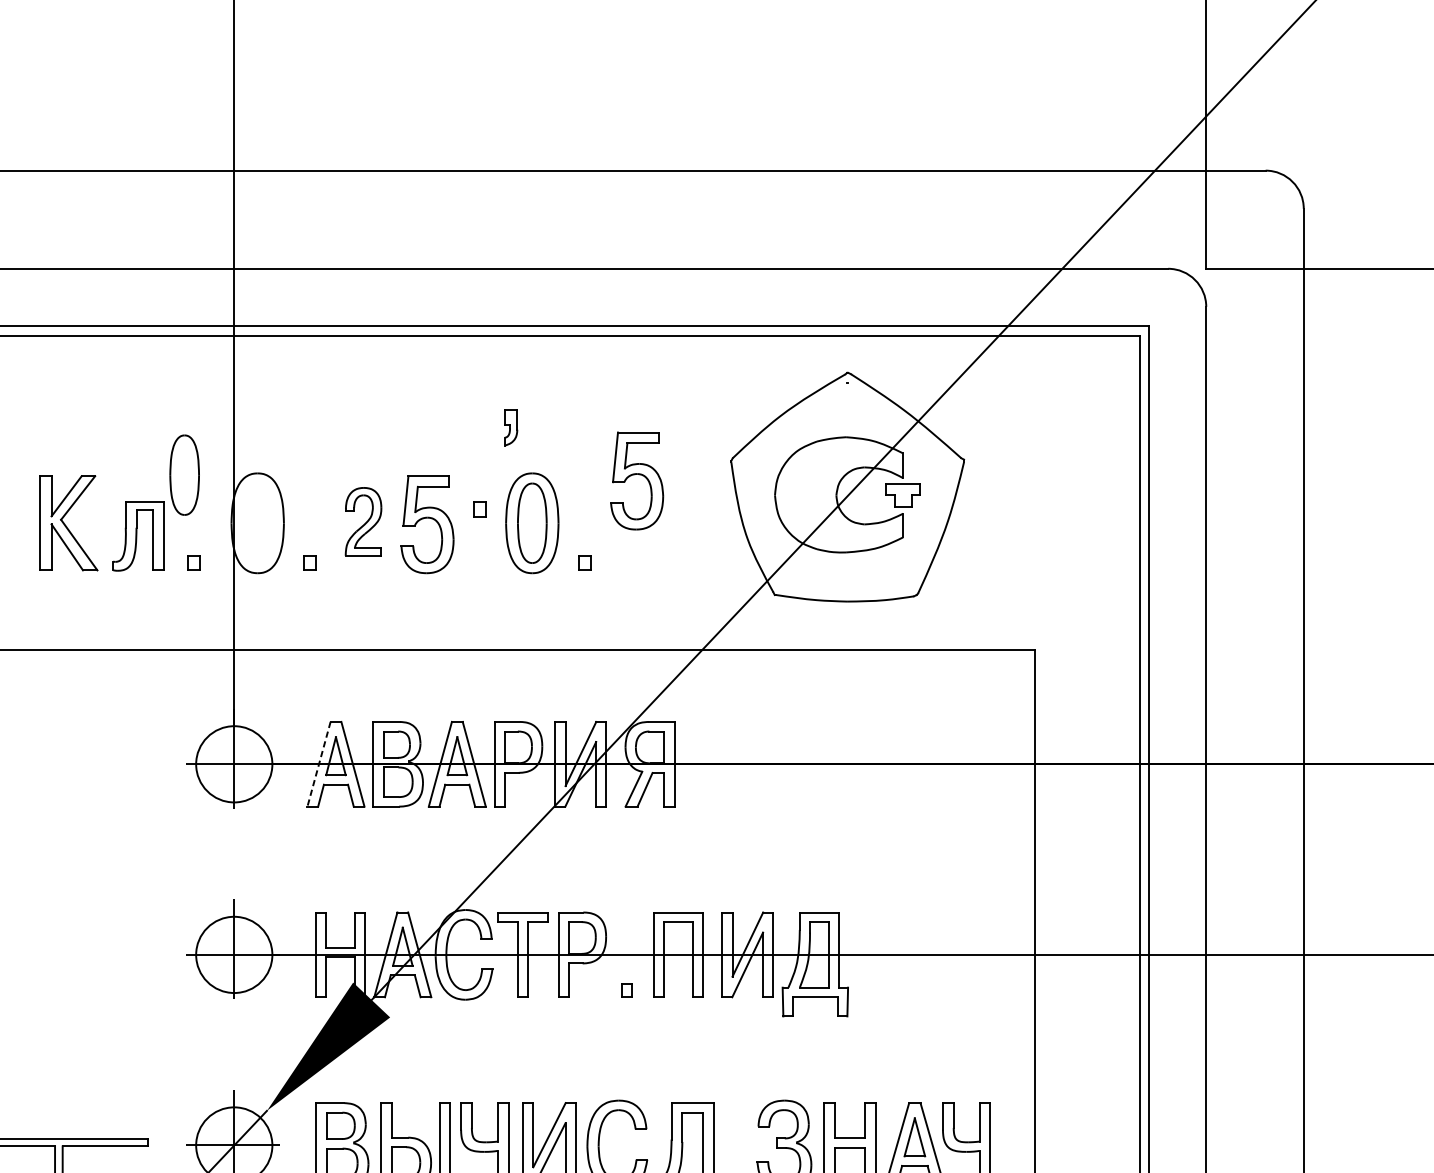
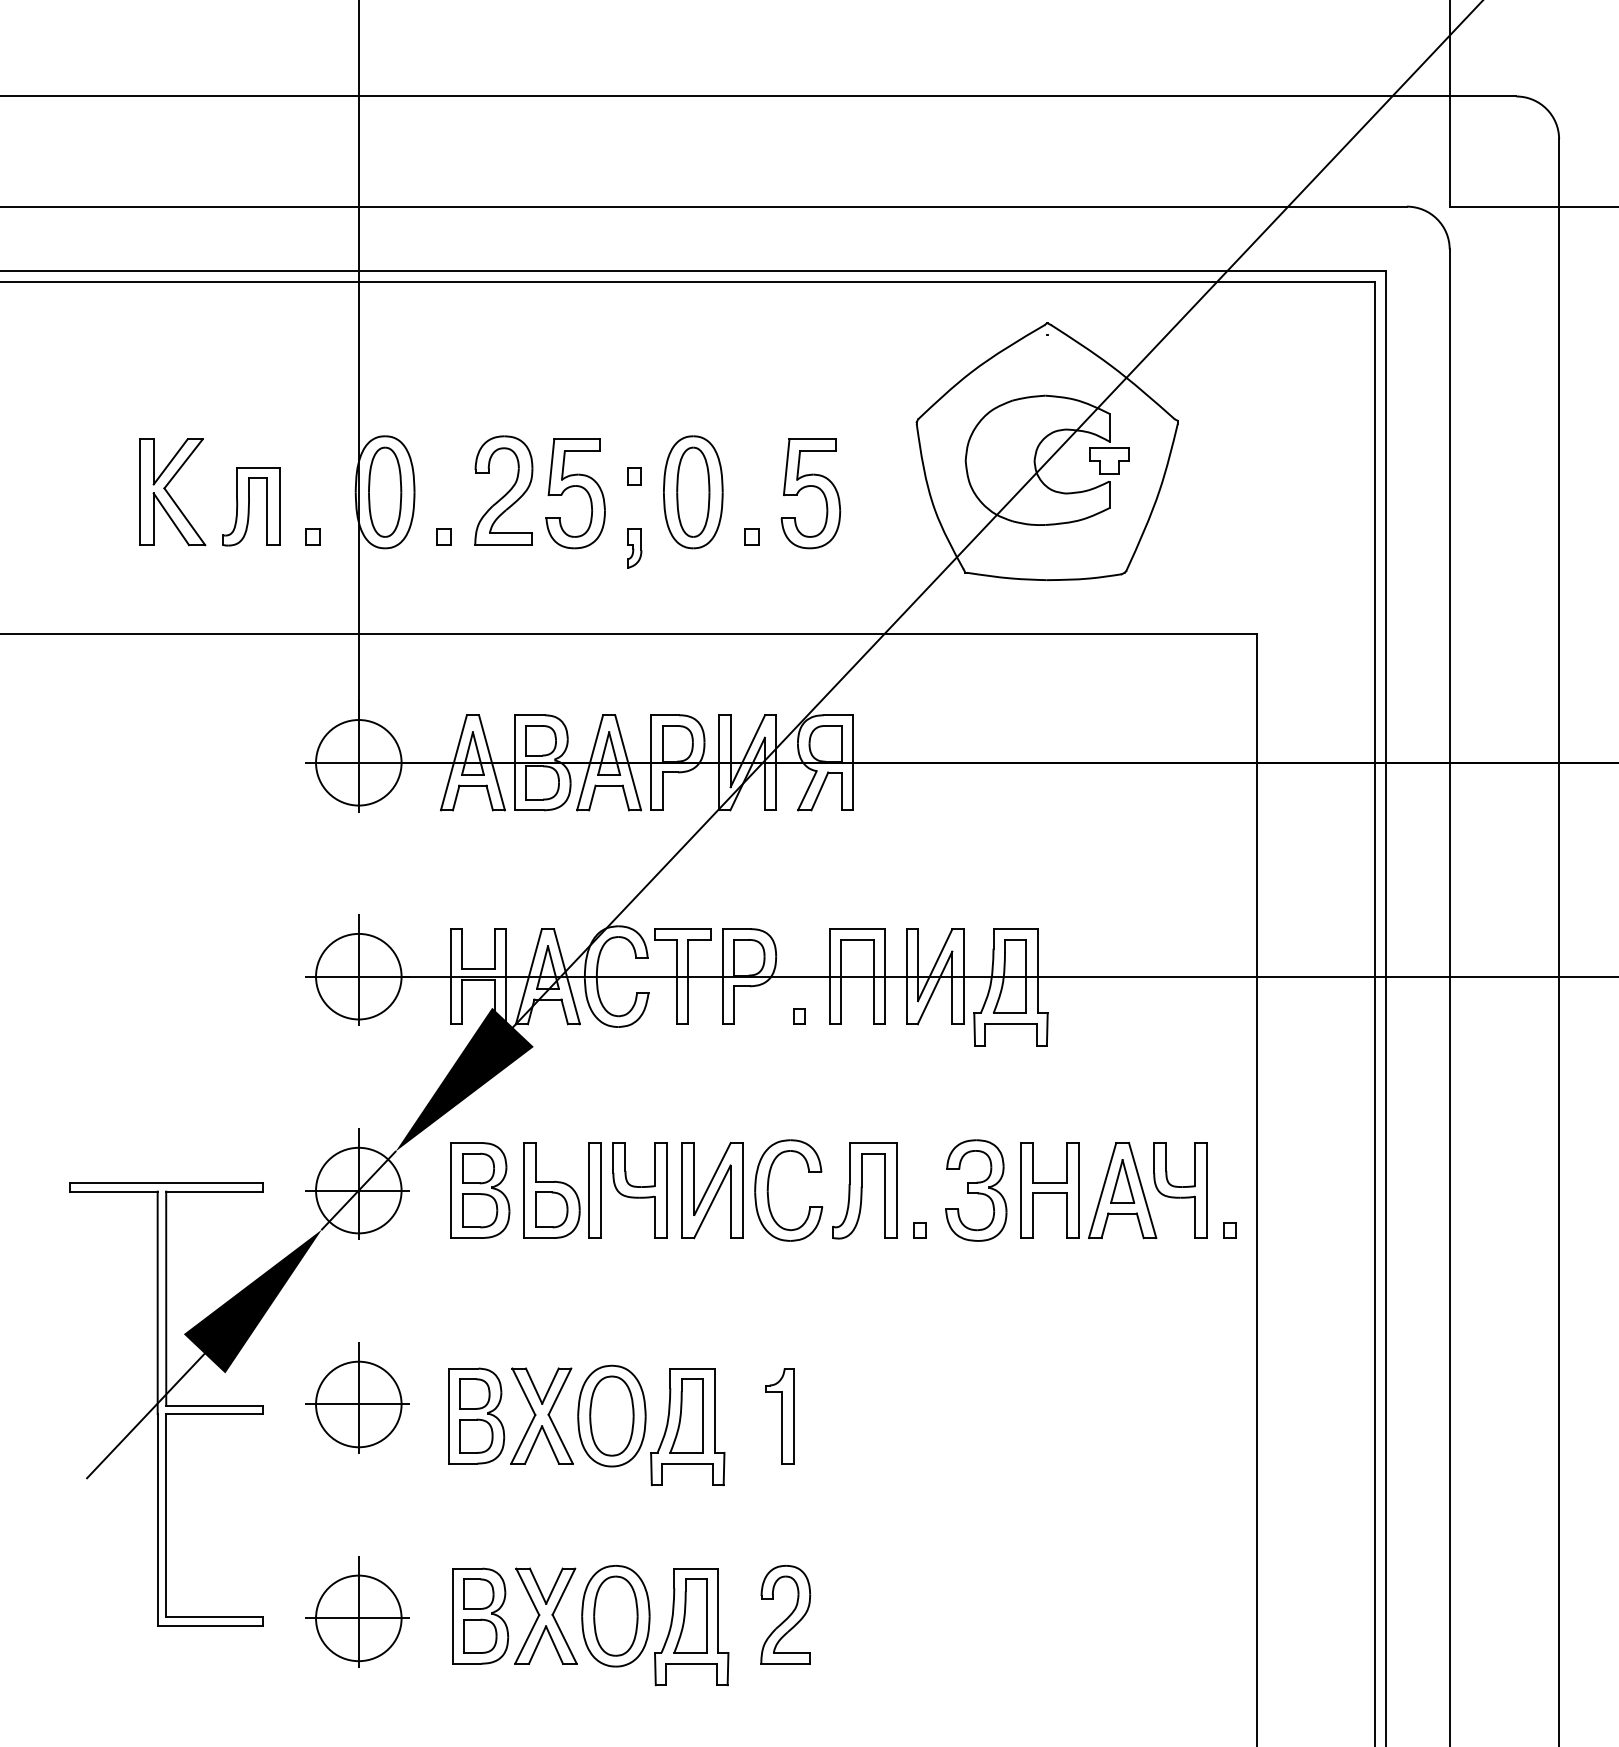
part: (511, 428) -> (634, 548), moved
part: (185, 474) -> (385, 491), moved
part: (634, 475) -> (808, 487), moved
part: (363, 521) -> (503, 490), size x1.43
line: (318, 764) -> (453, 763), dashed -> solid

